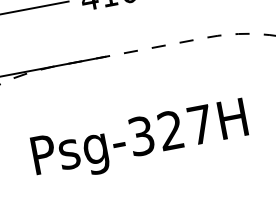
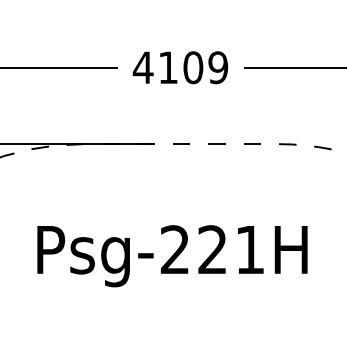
text: (170, 130) -> (211, 249), Psg-327H -> Psg-221H

